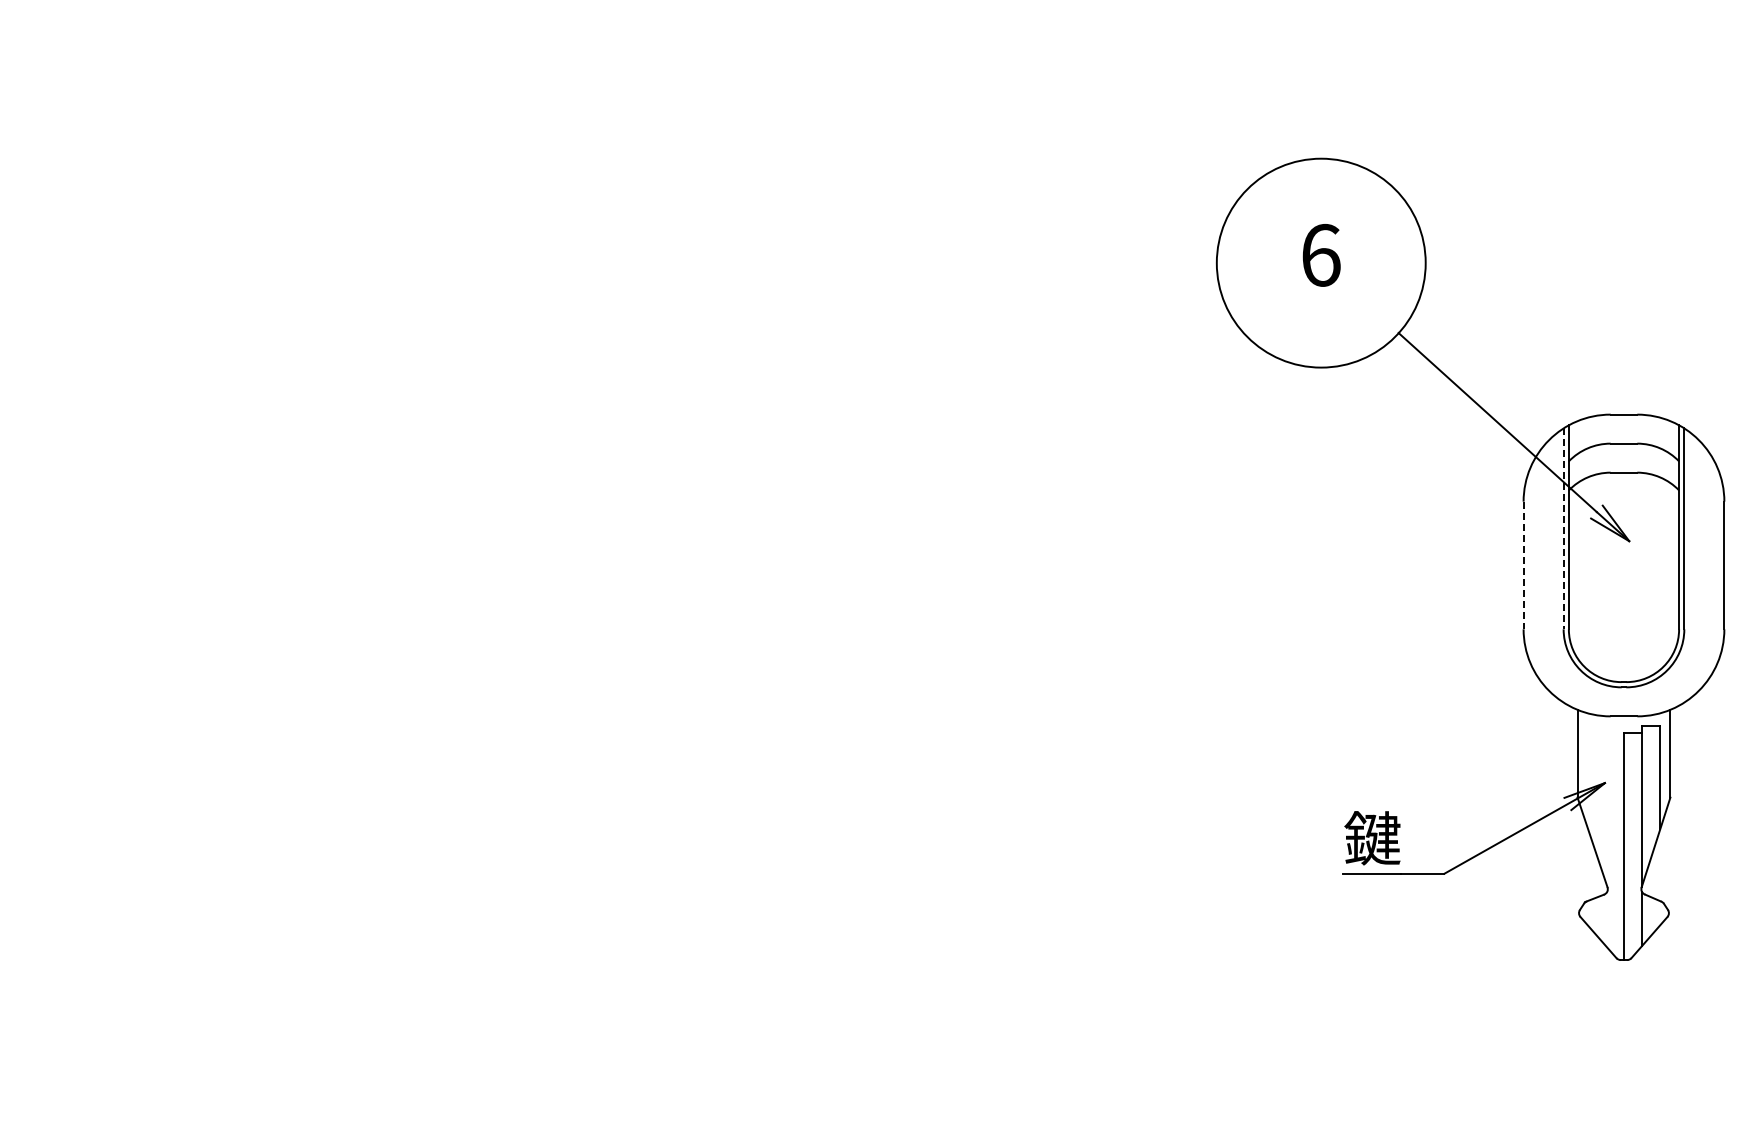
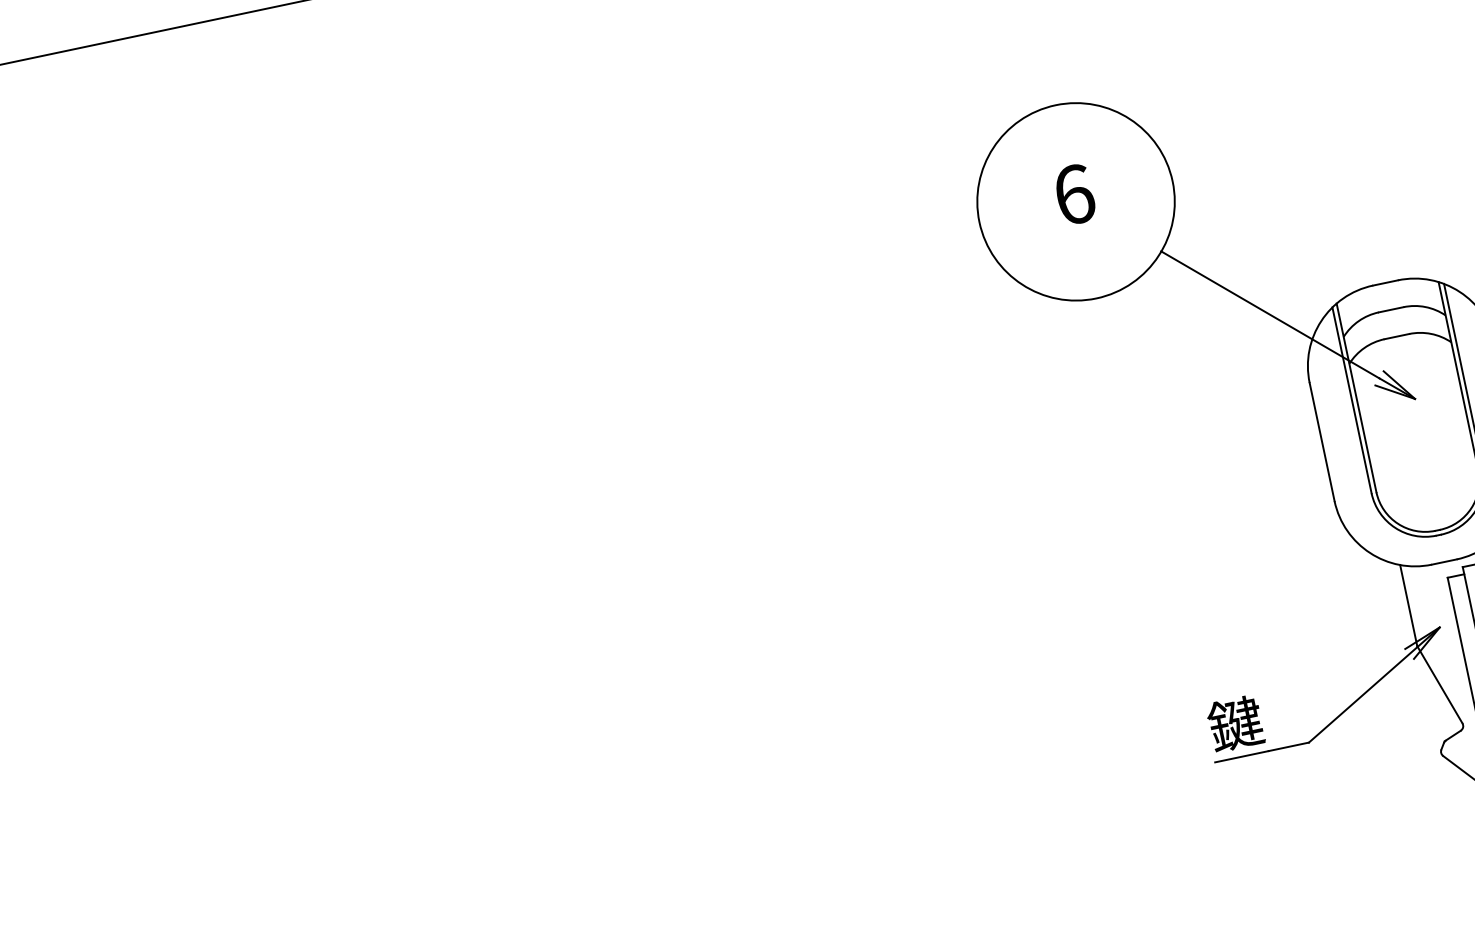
line: (1563, 529) -> (1352, 400), dashed -> solid
line: (1523, 565) -> (1322, 442), dashed -> solid

